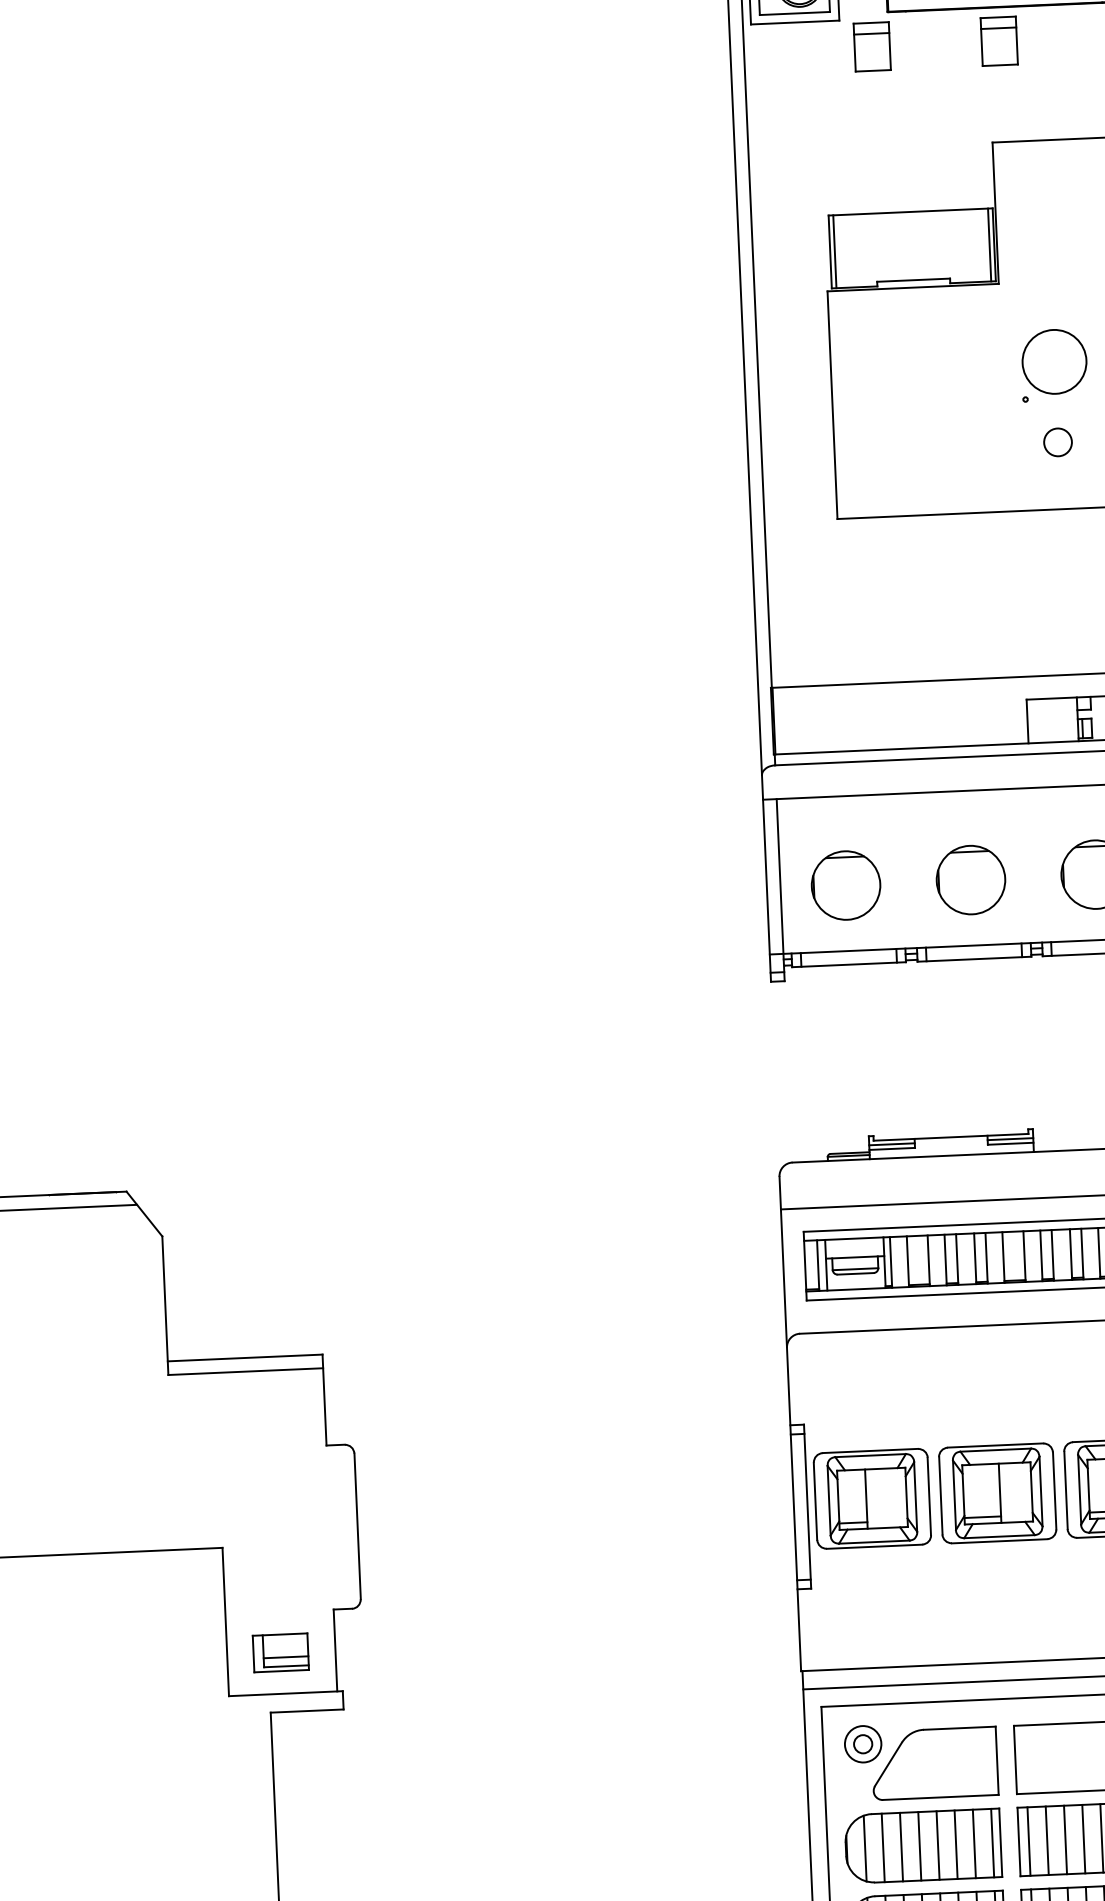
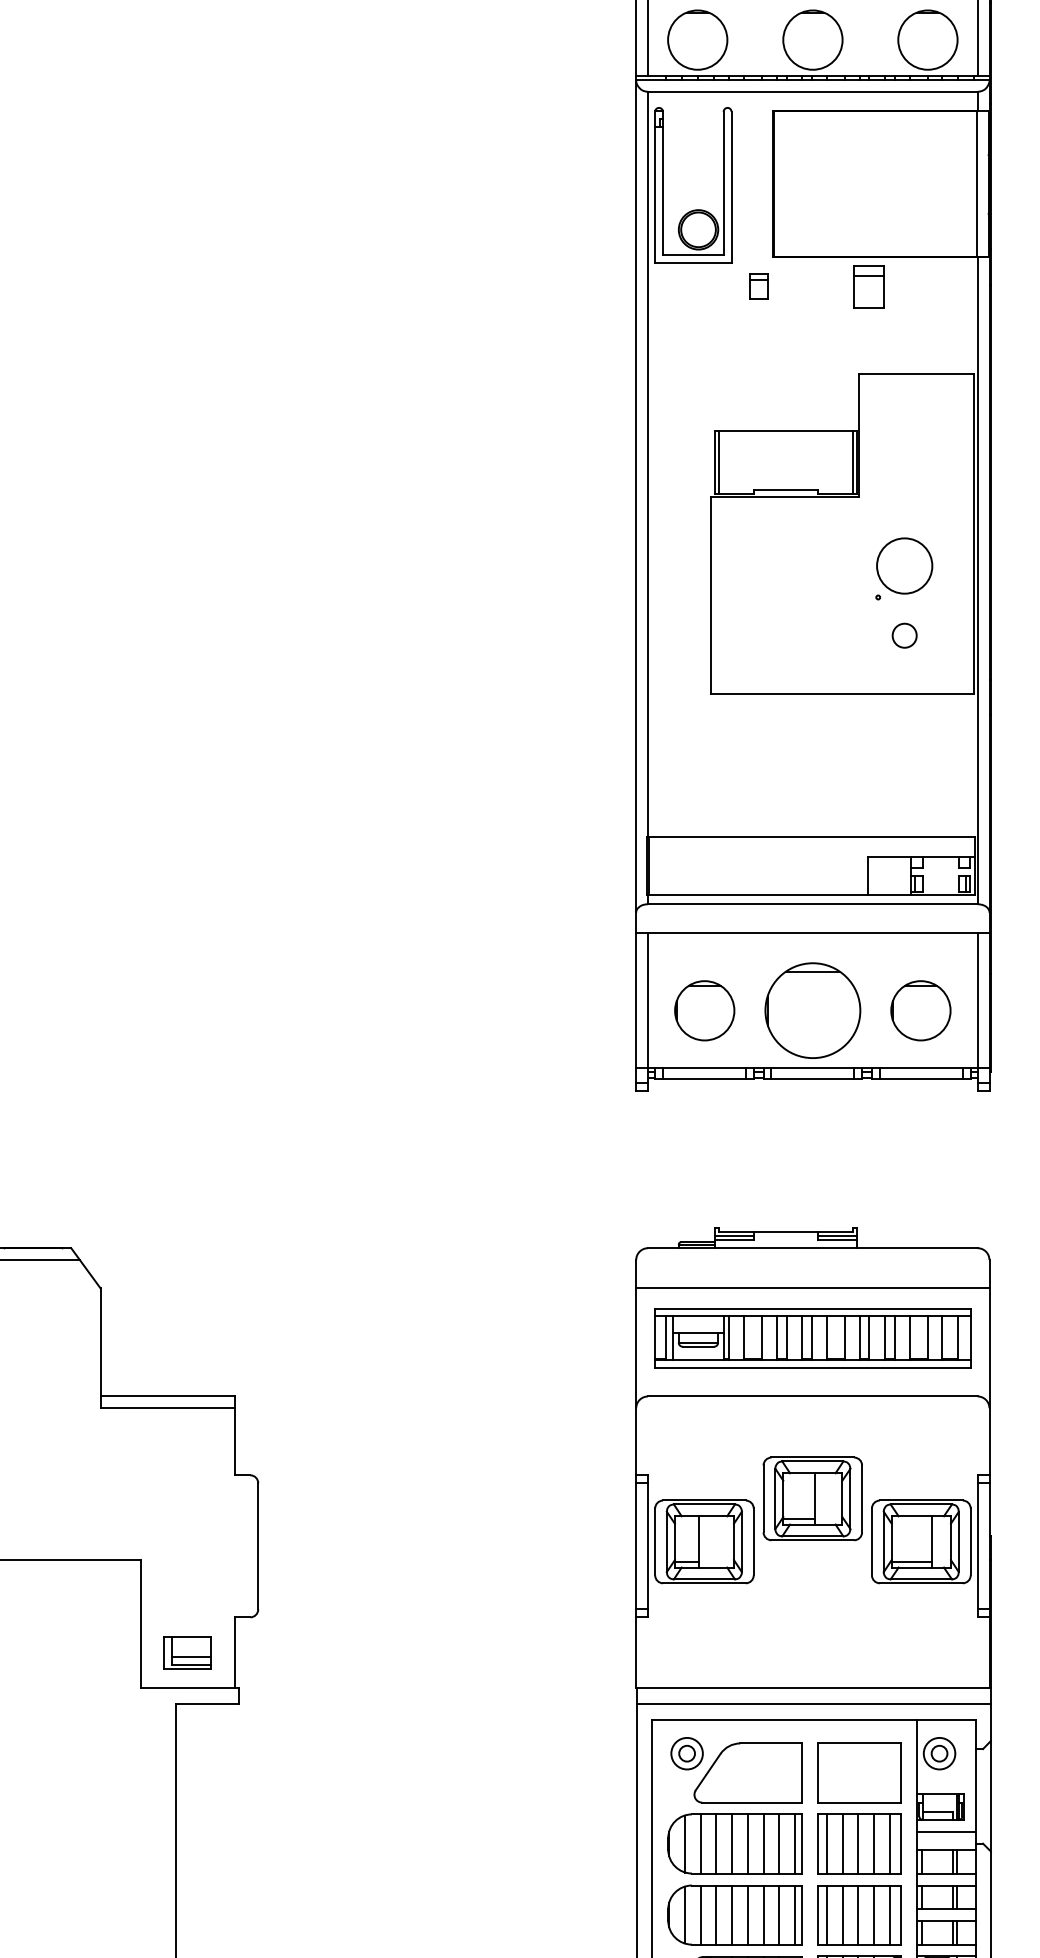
part: (871, 46) -> (758, 286), size x0.6
part: (970, 879) -> (812, 1010), size x1.6
part: (997, 1492) -> (812, 1498), moved

